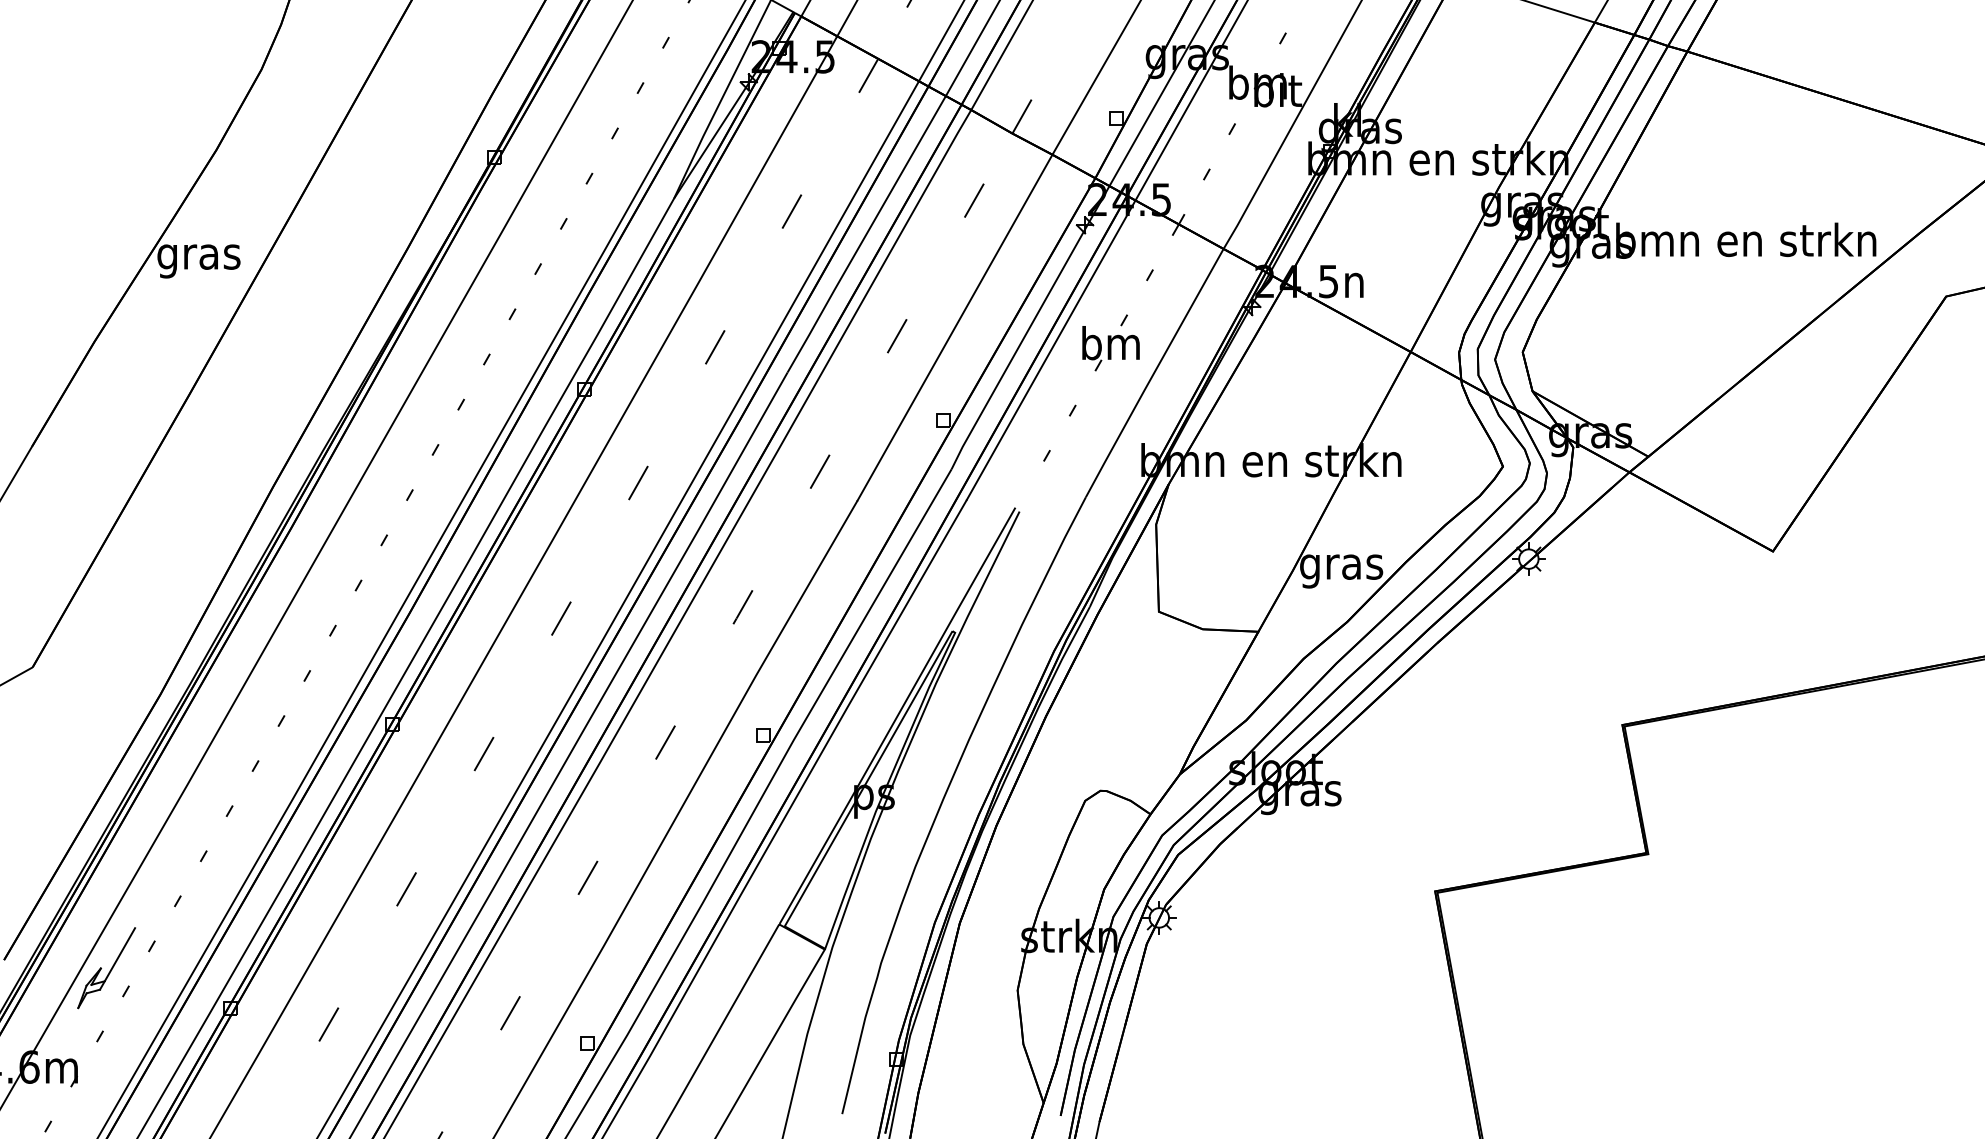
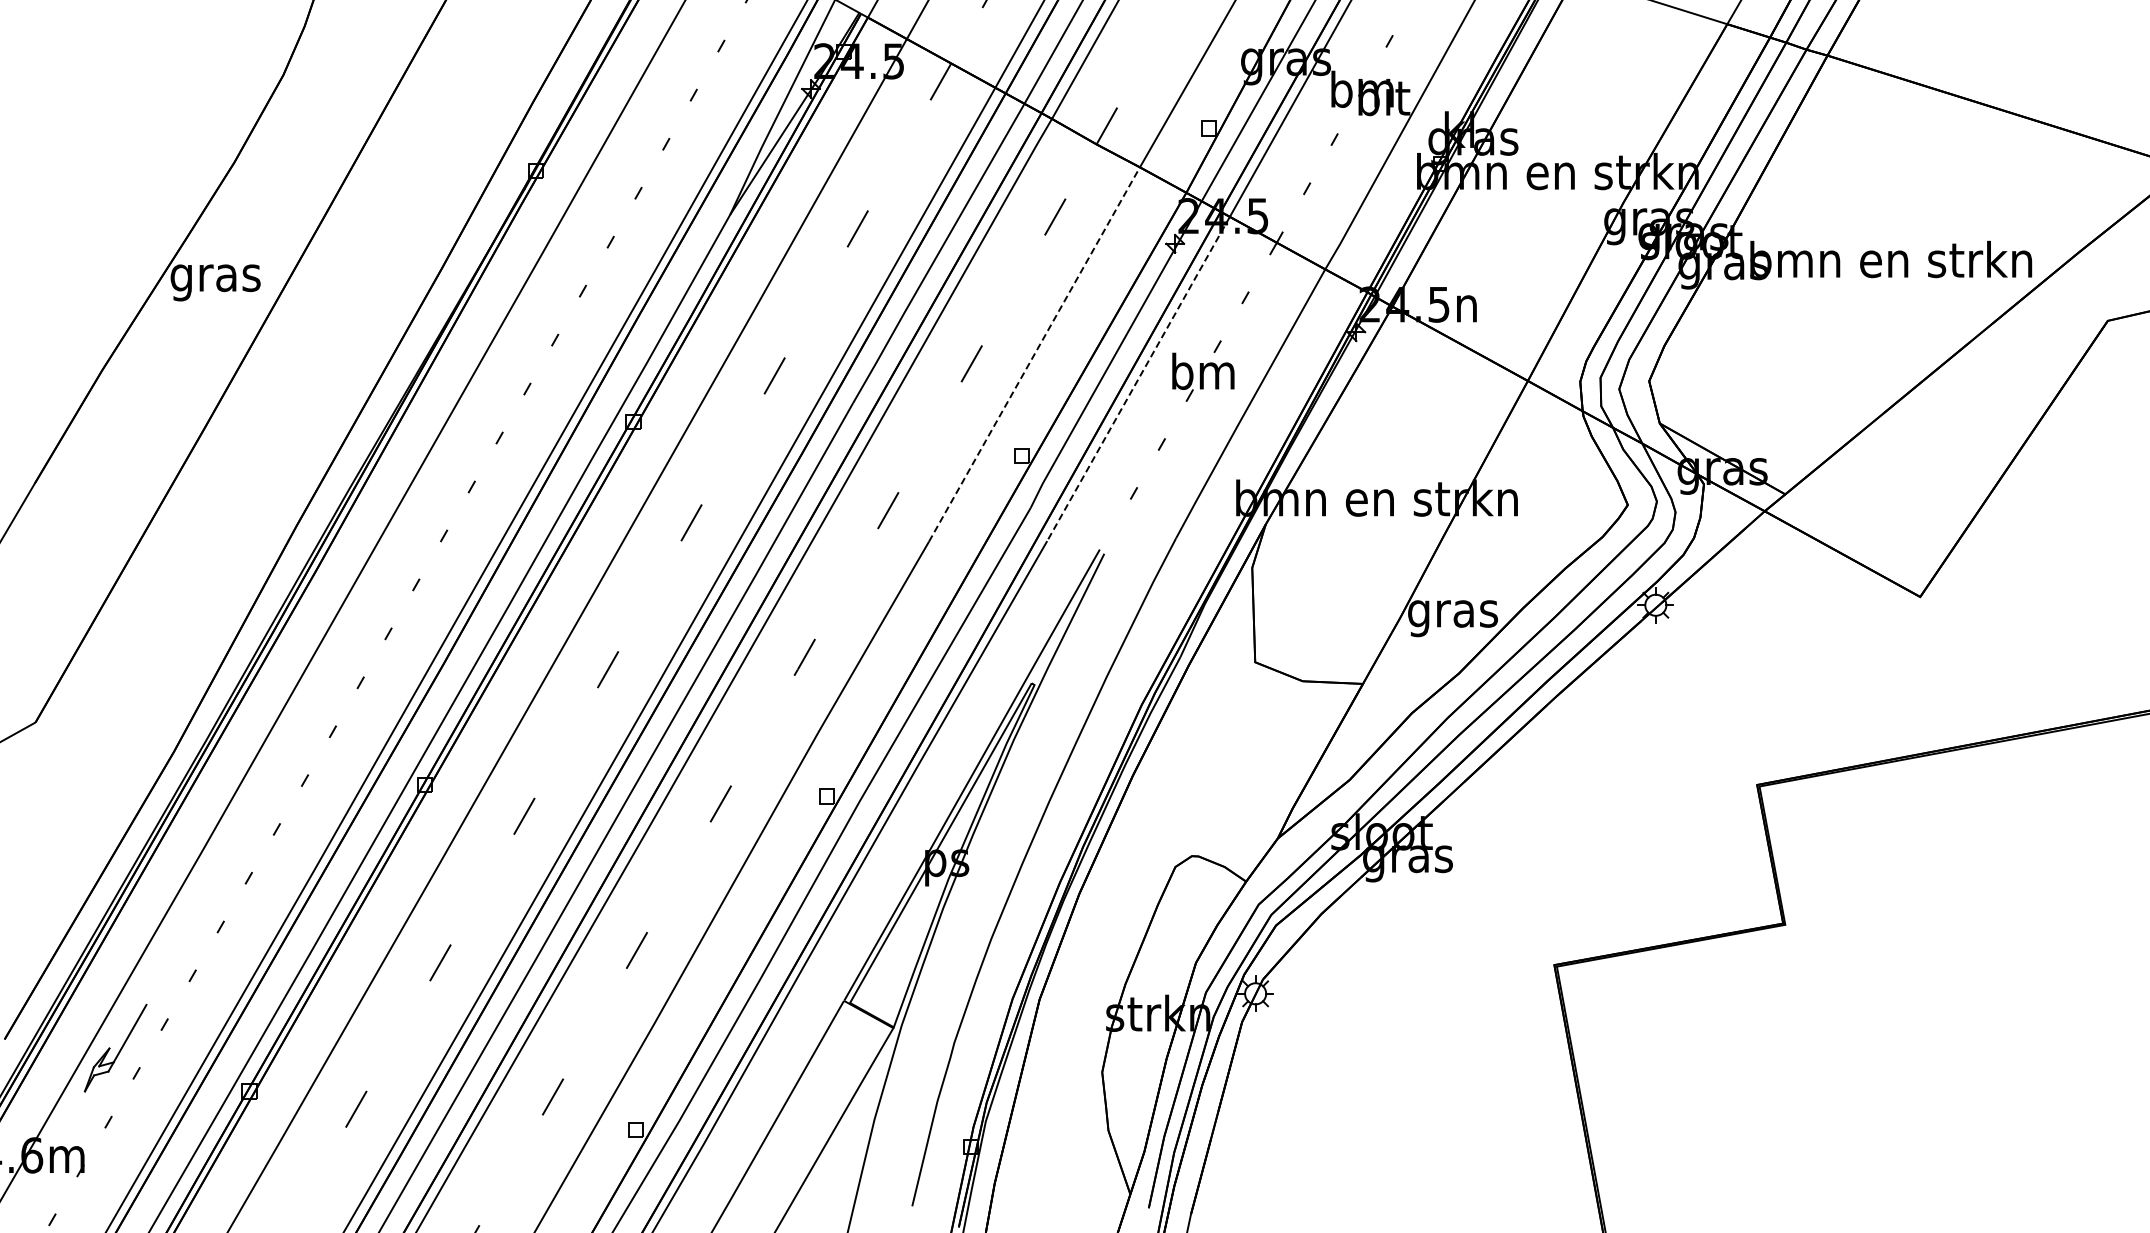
line: (955, 327) -> (1034, 354), solid -> dashed
line: (1051, 350) -> (1138, 379), solid -> dashed

